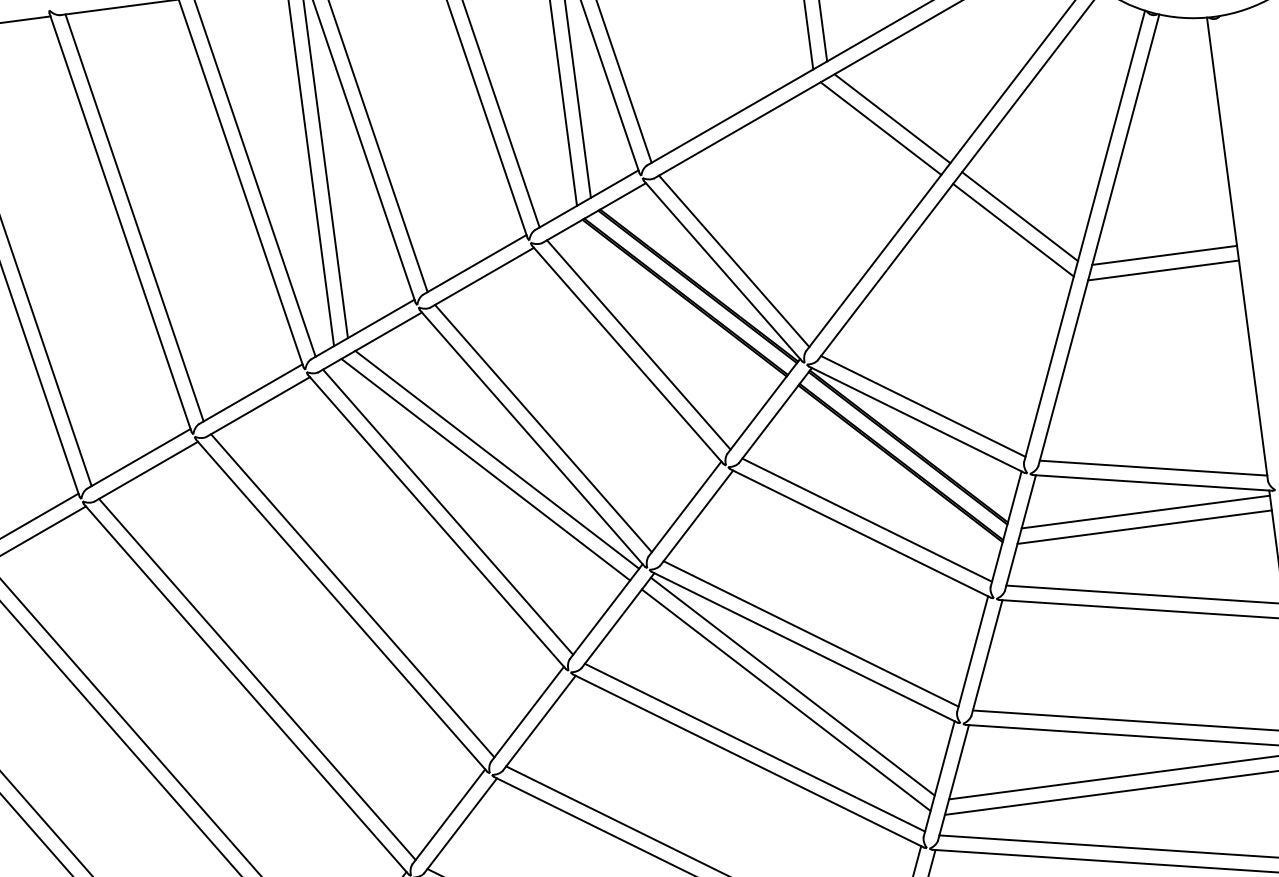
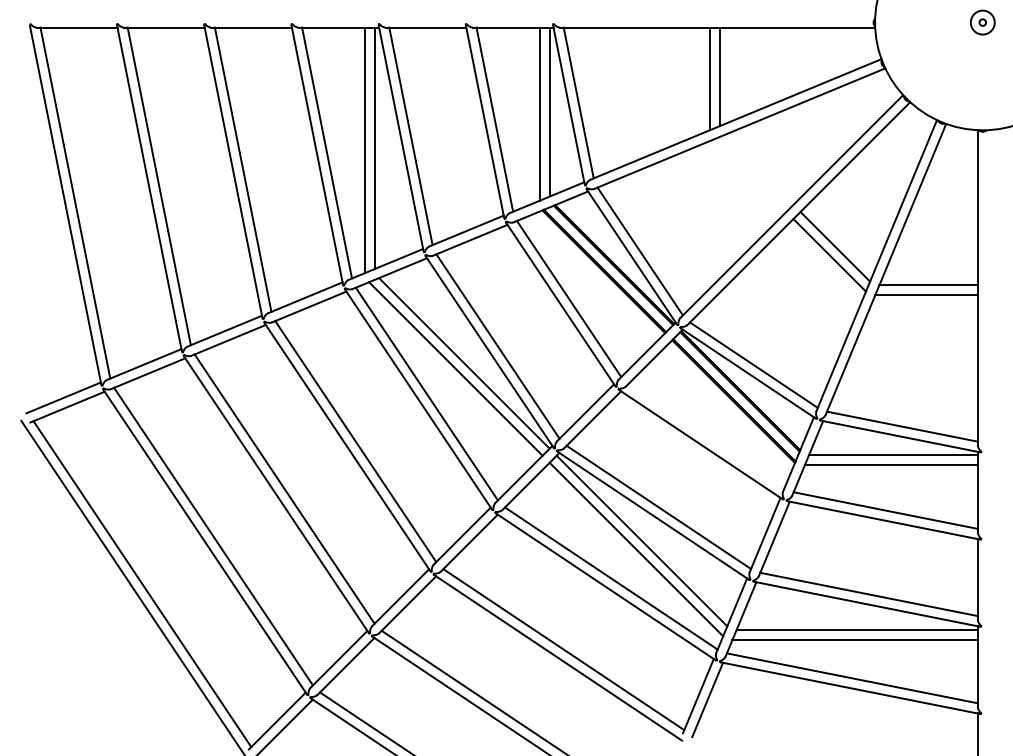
line: (892, 117) -> (758, 169), removed
line: (880, 128) -> (749, 175), removed
line: (867, 520) -> (706, 436), removed

